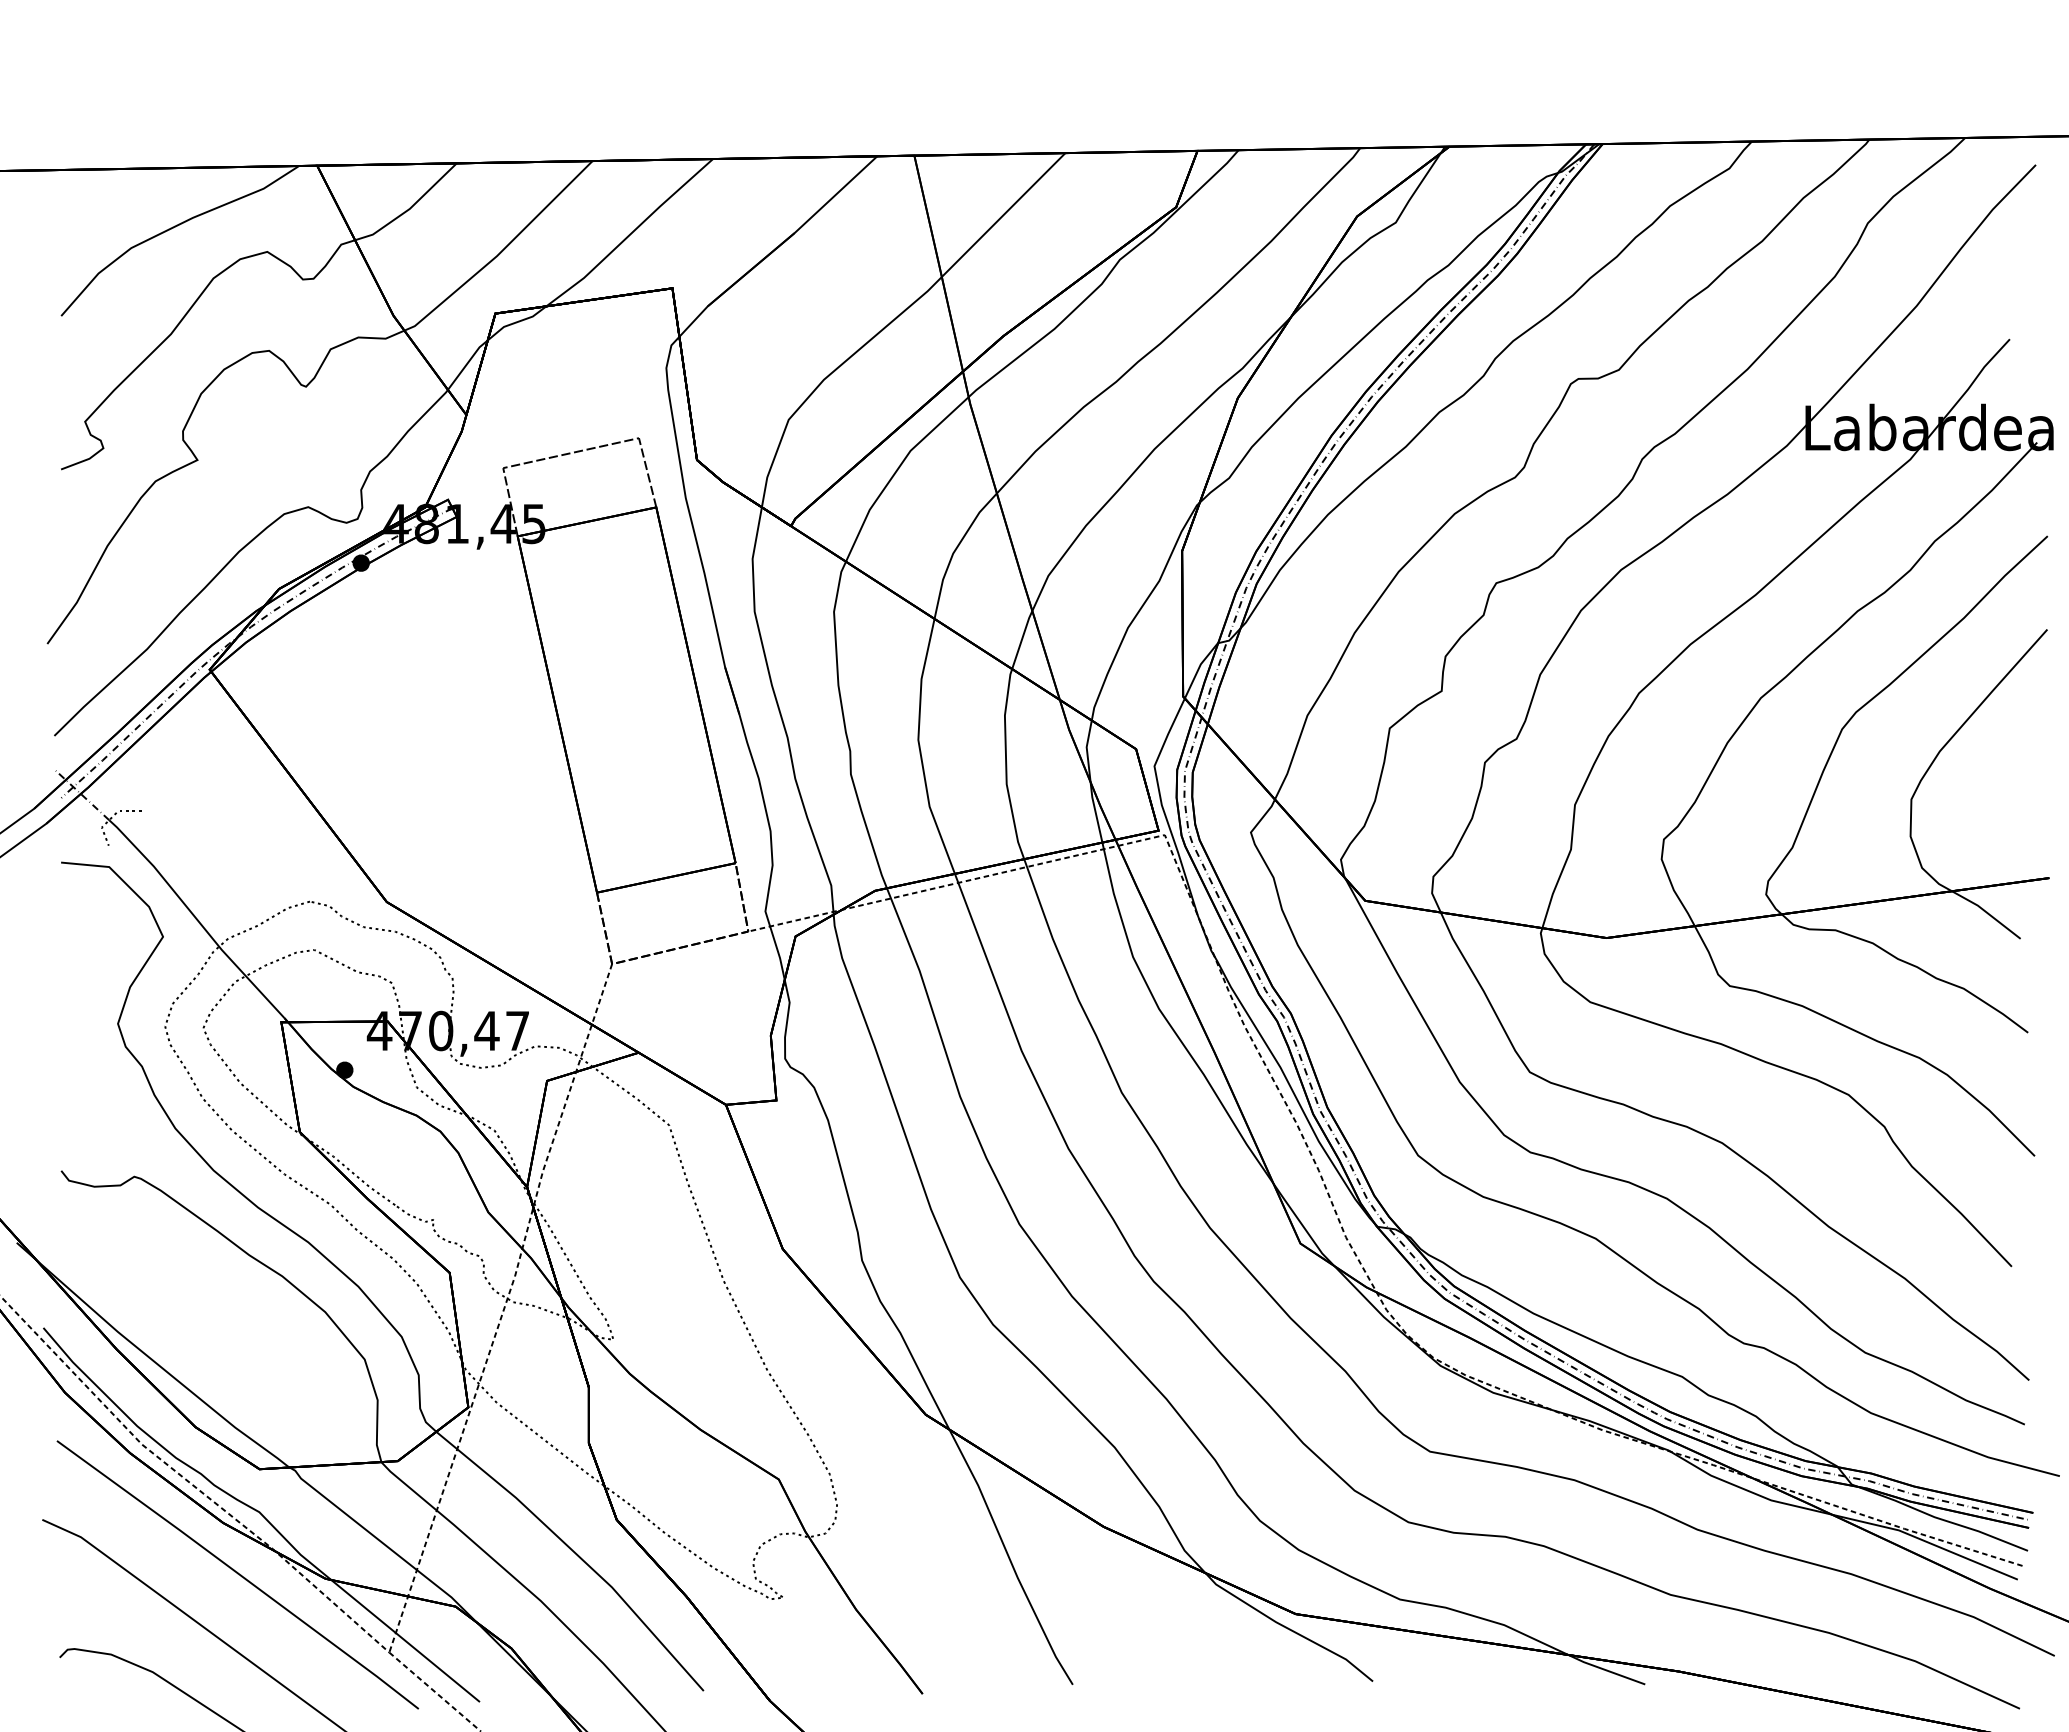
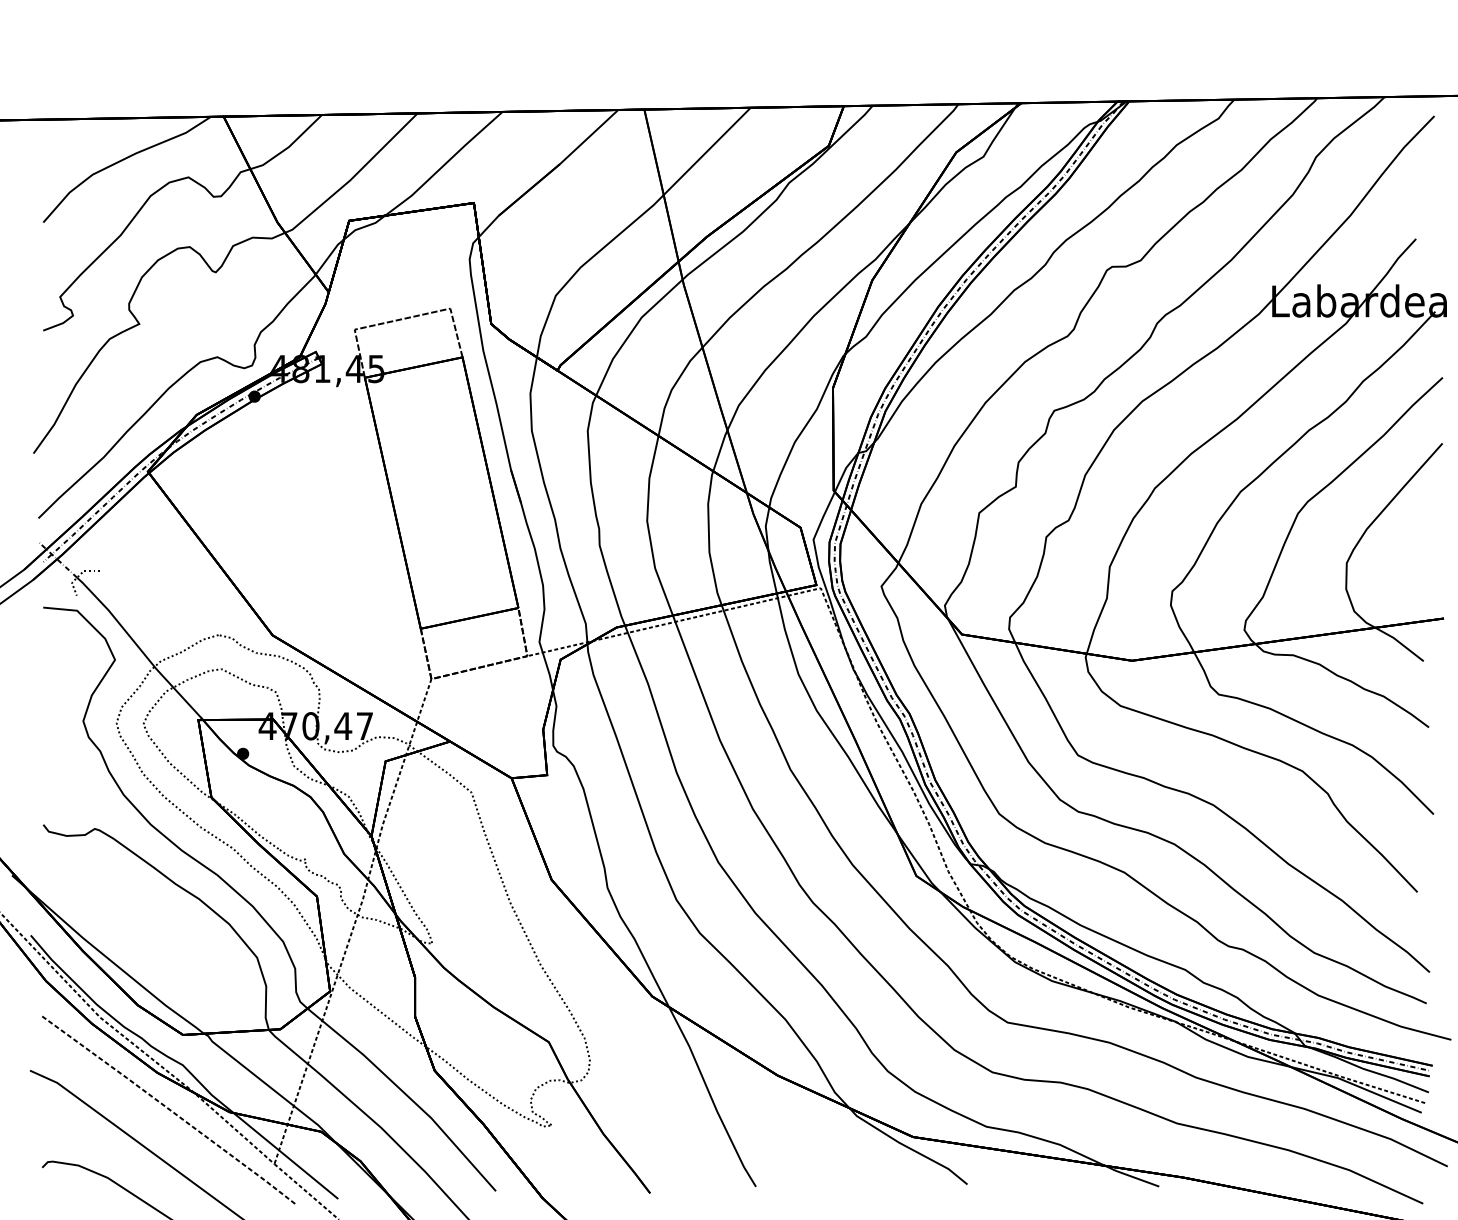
line: (238, 1573) -> (168, 1108), solid -> dashed

